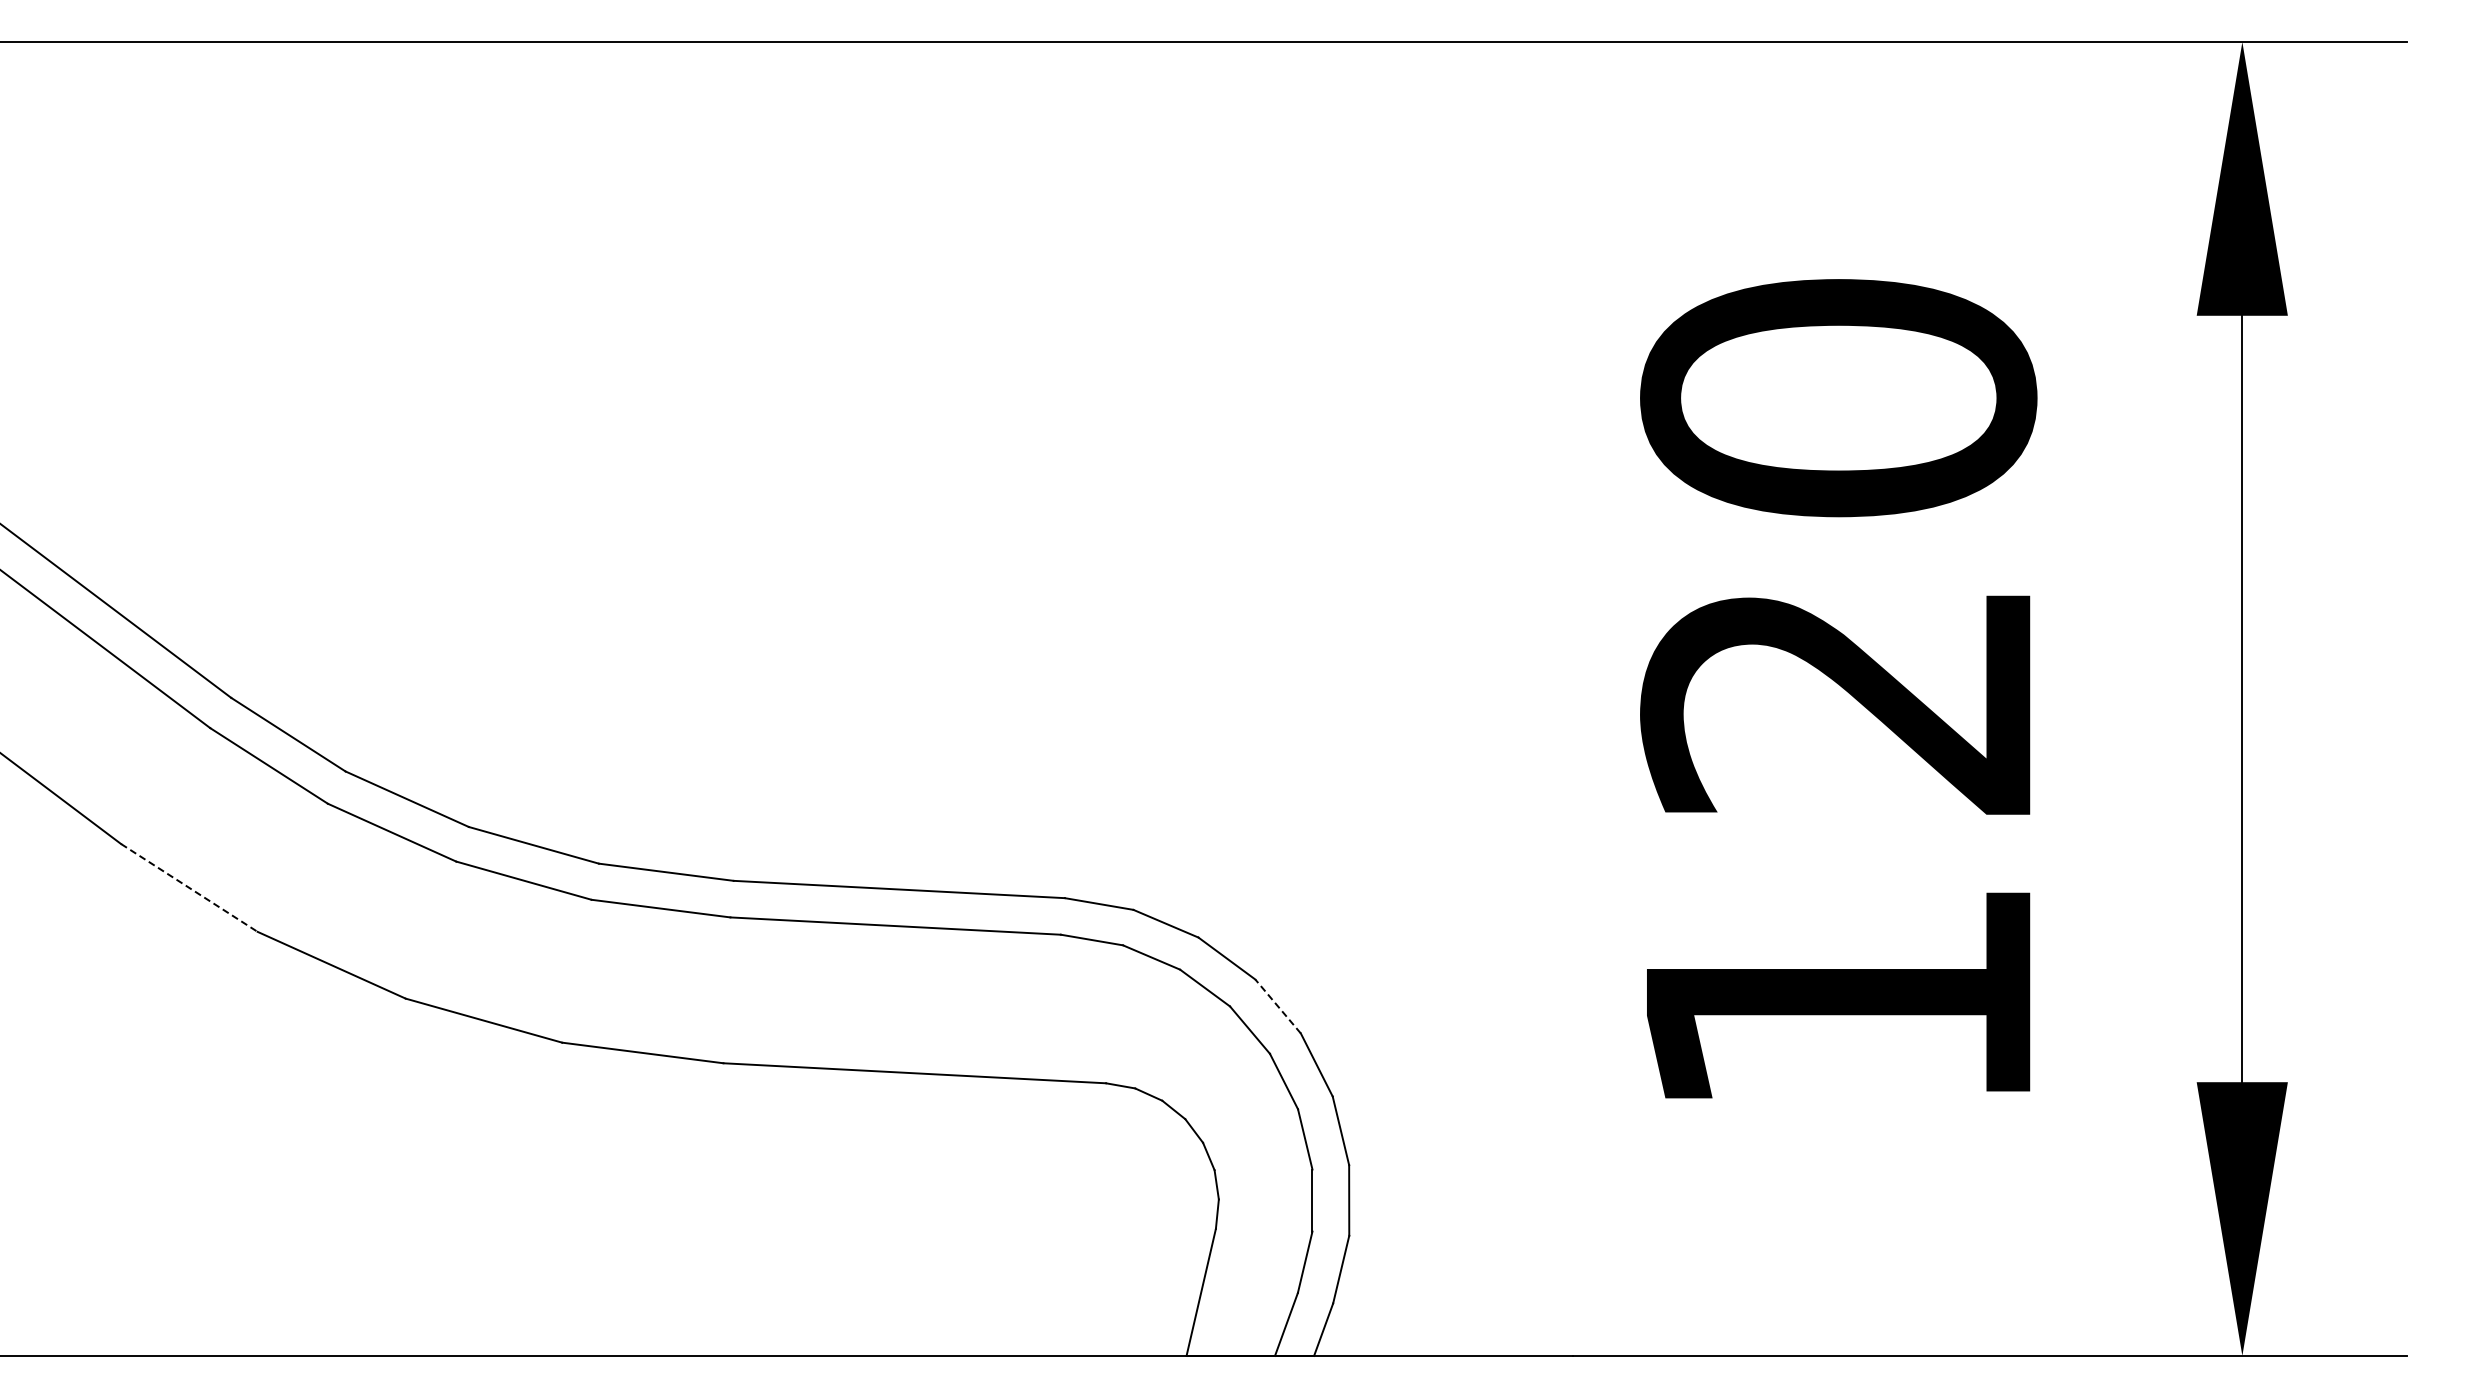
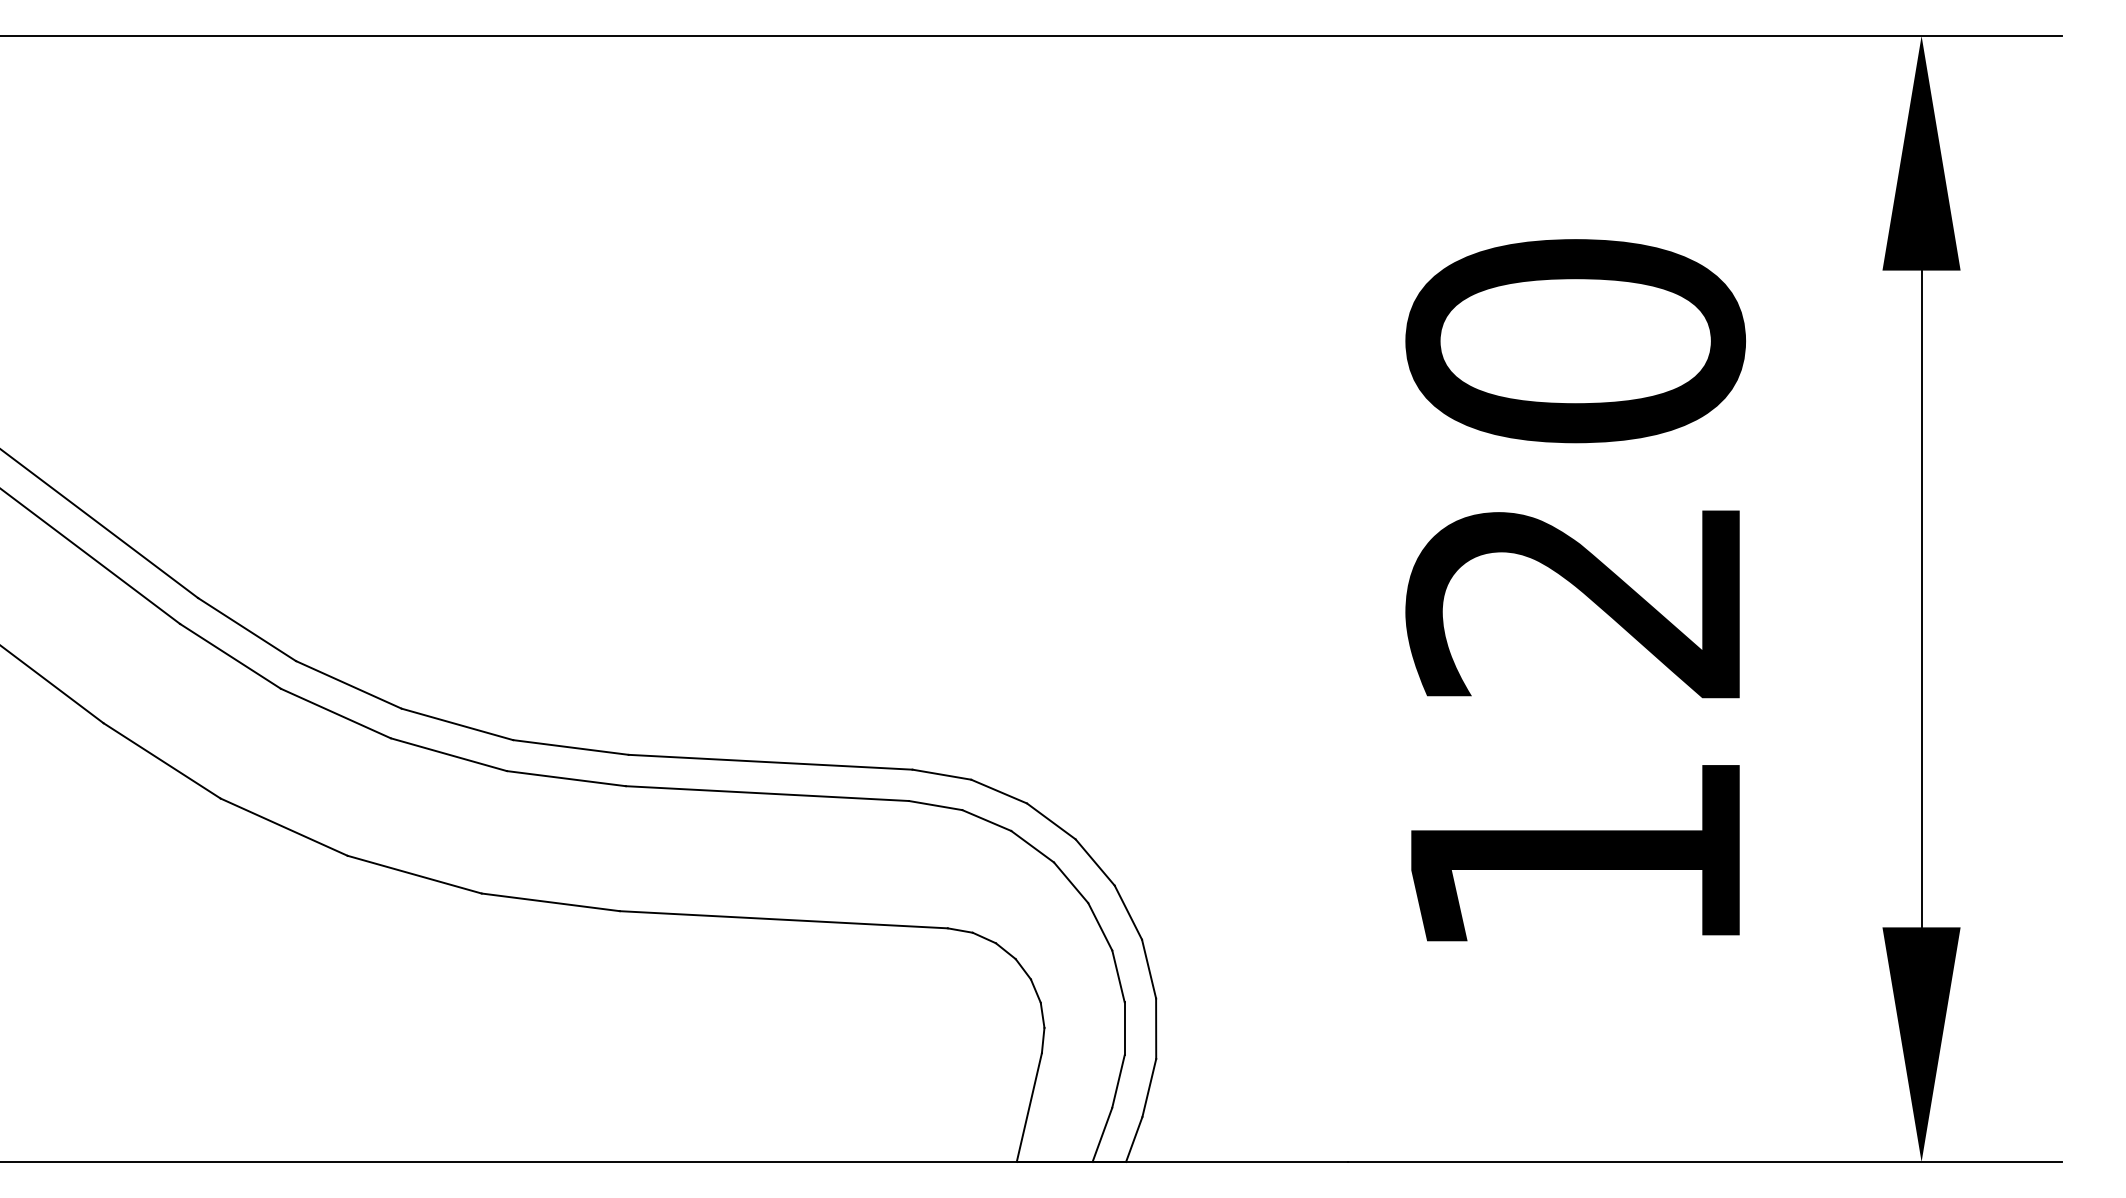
line: (189, 888) -> (162, 761), dashed -> solid
line: (1277, 1006) -> (1094, 862), dashed -> solid

